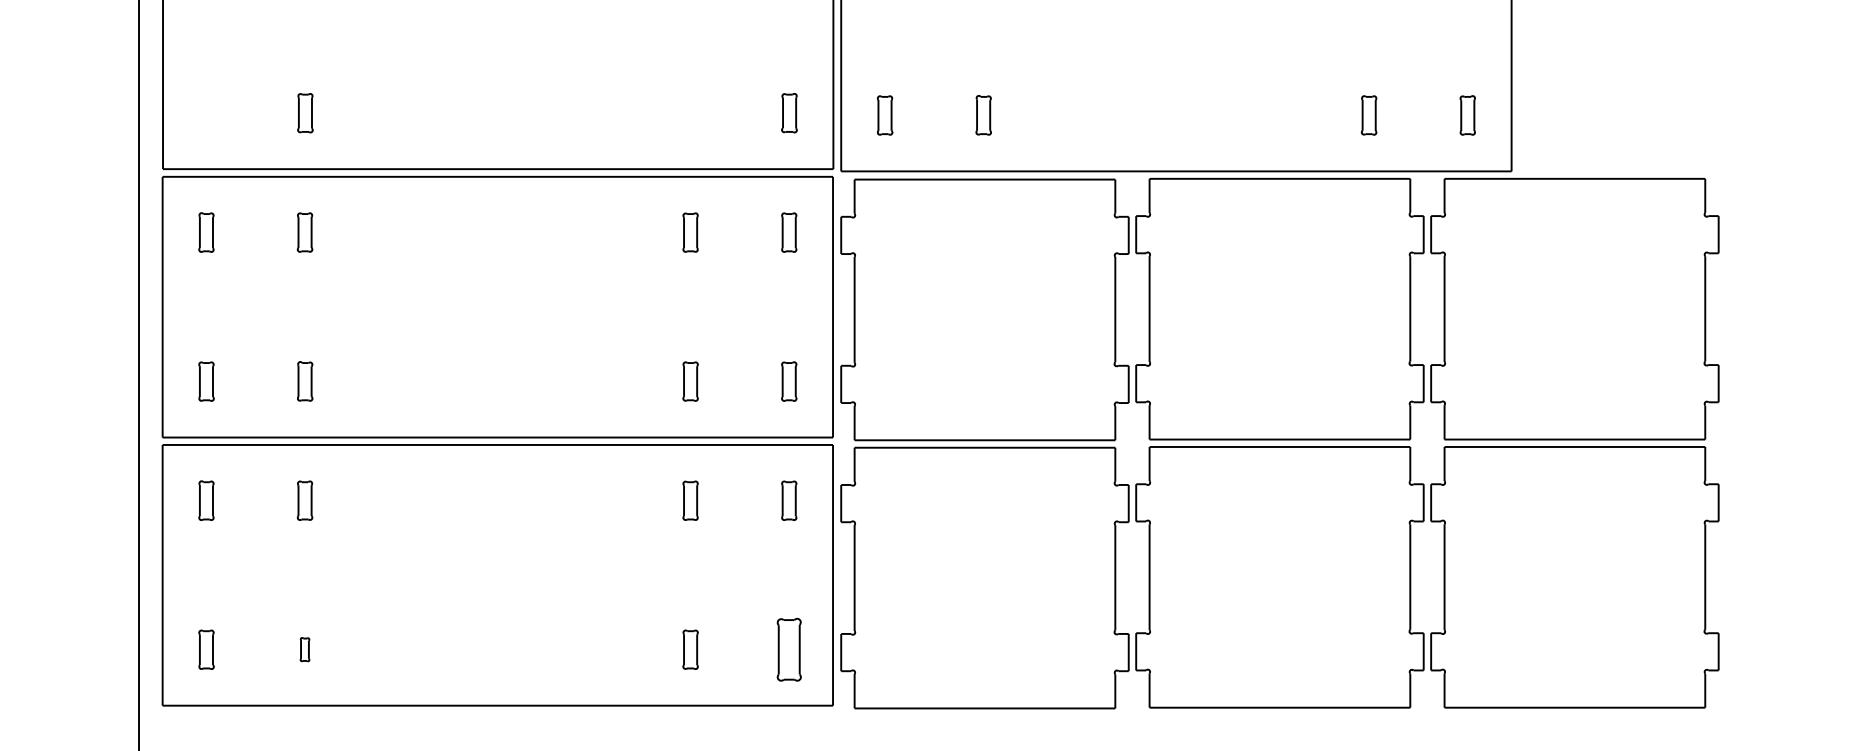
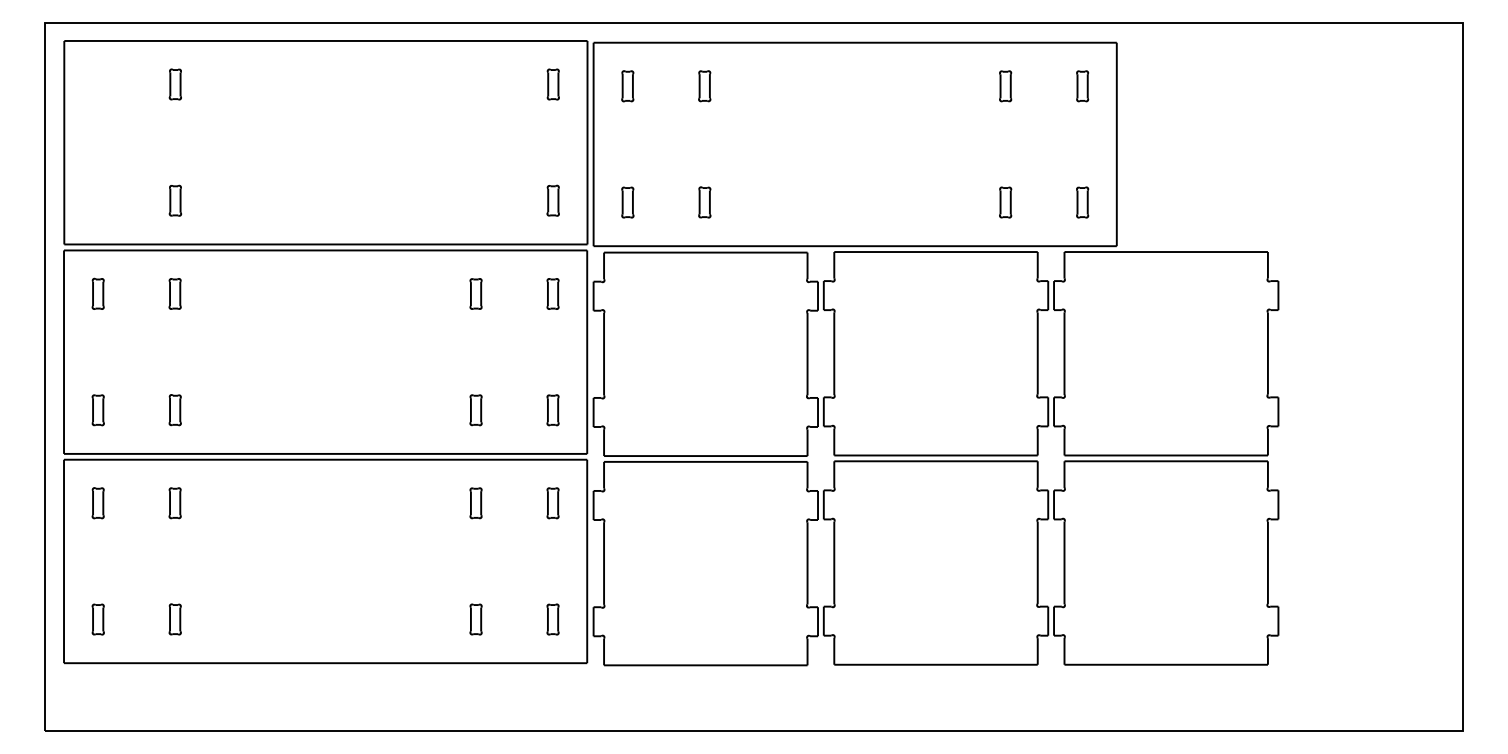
part: (304, 649) -> (174, 619), size x1.67
part: (788, 649) -> (552, 619), size x0.62

